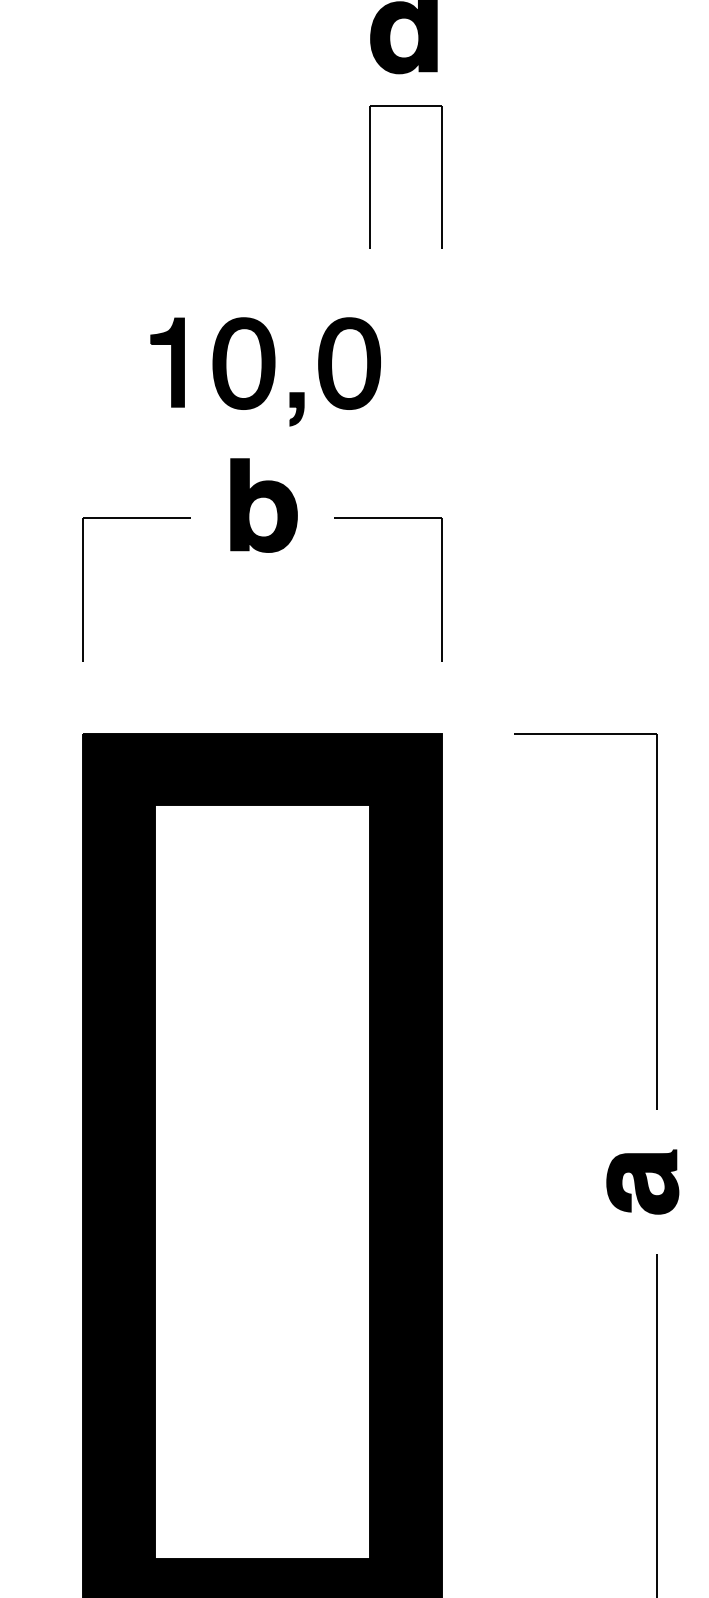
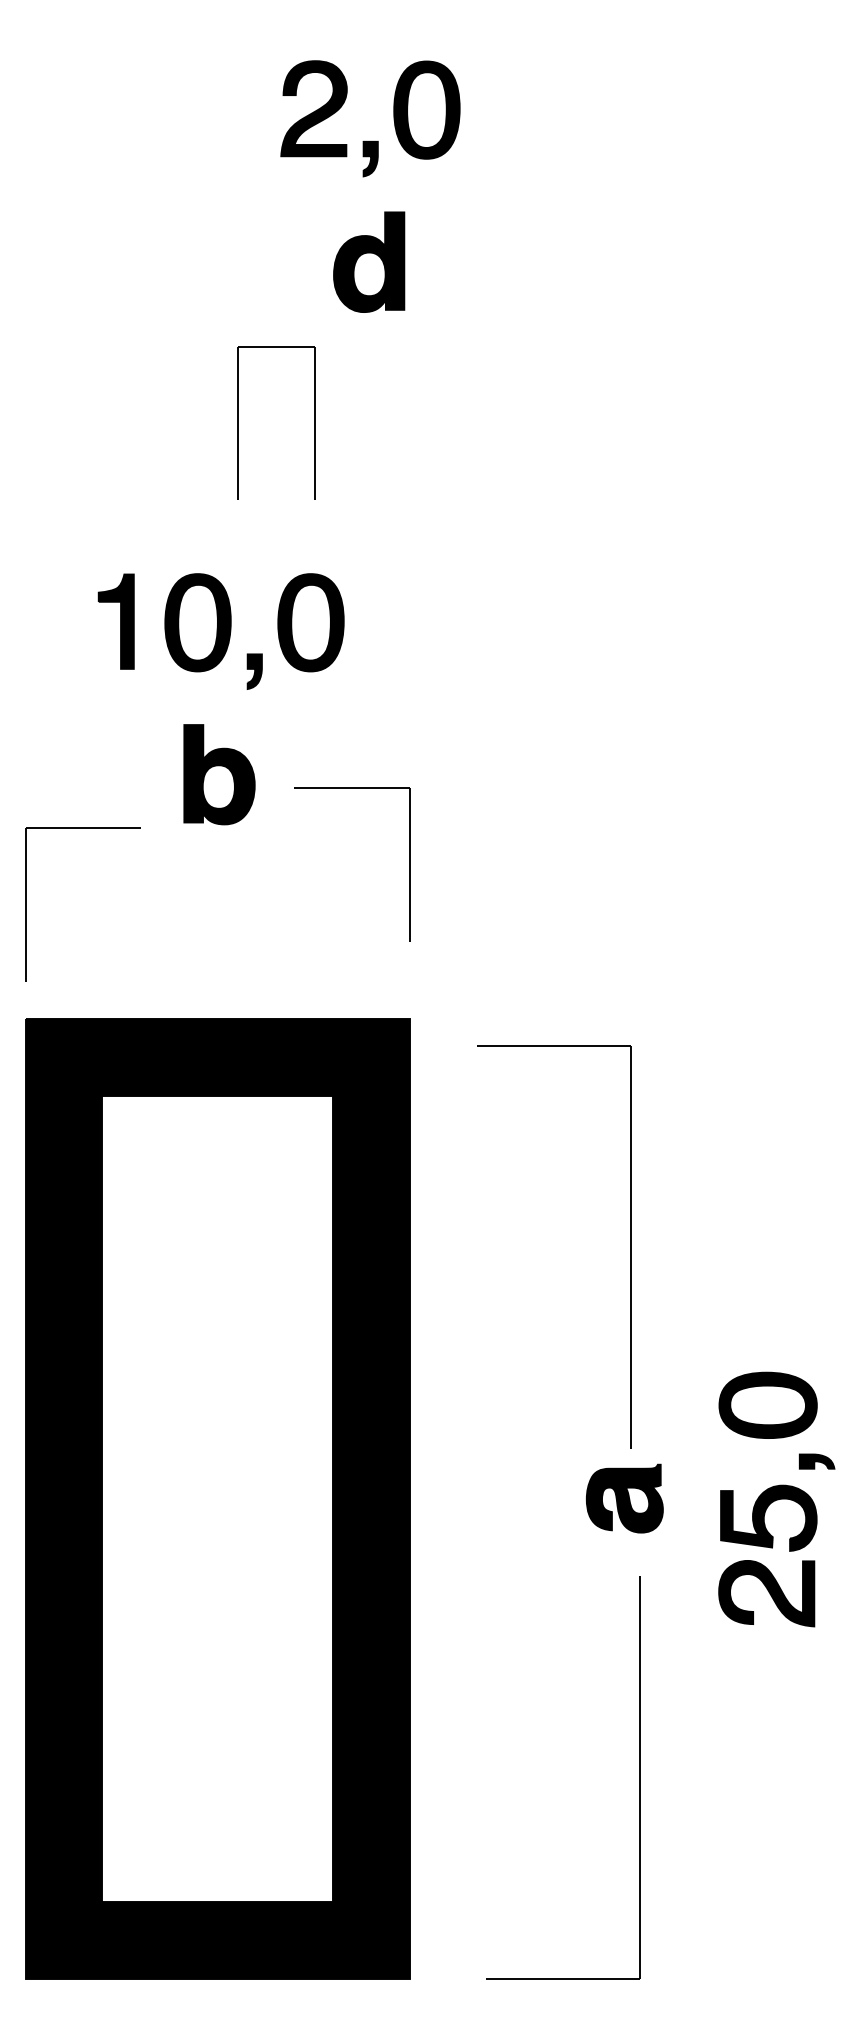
part: (370, 176) -> (238, 422), moved
part: (83, 589) -> (26, 904), moved
part: (656, 921) -> (630, 1246), moved

